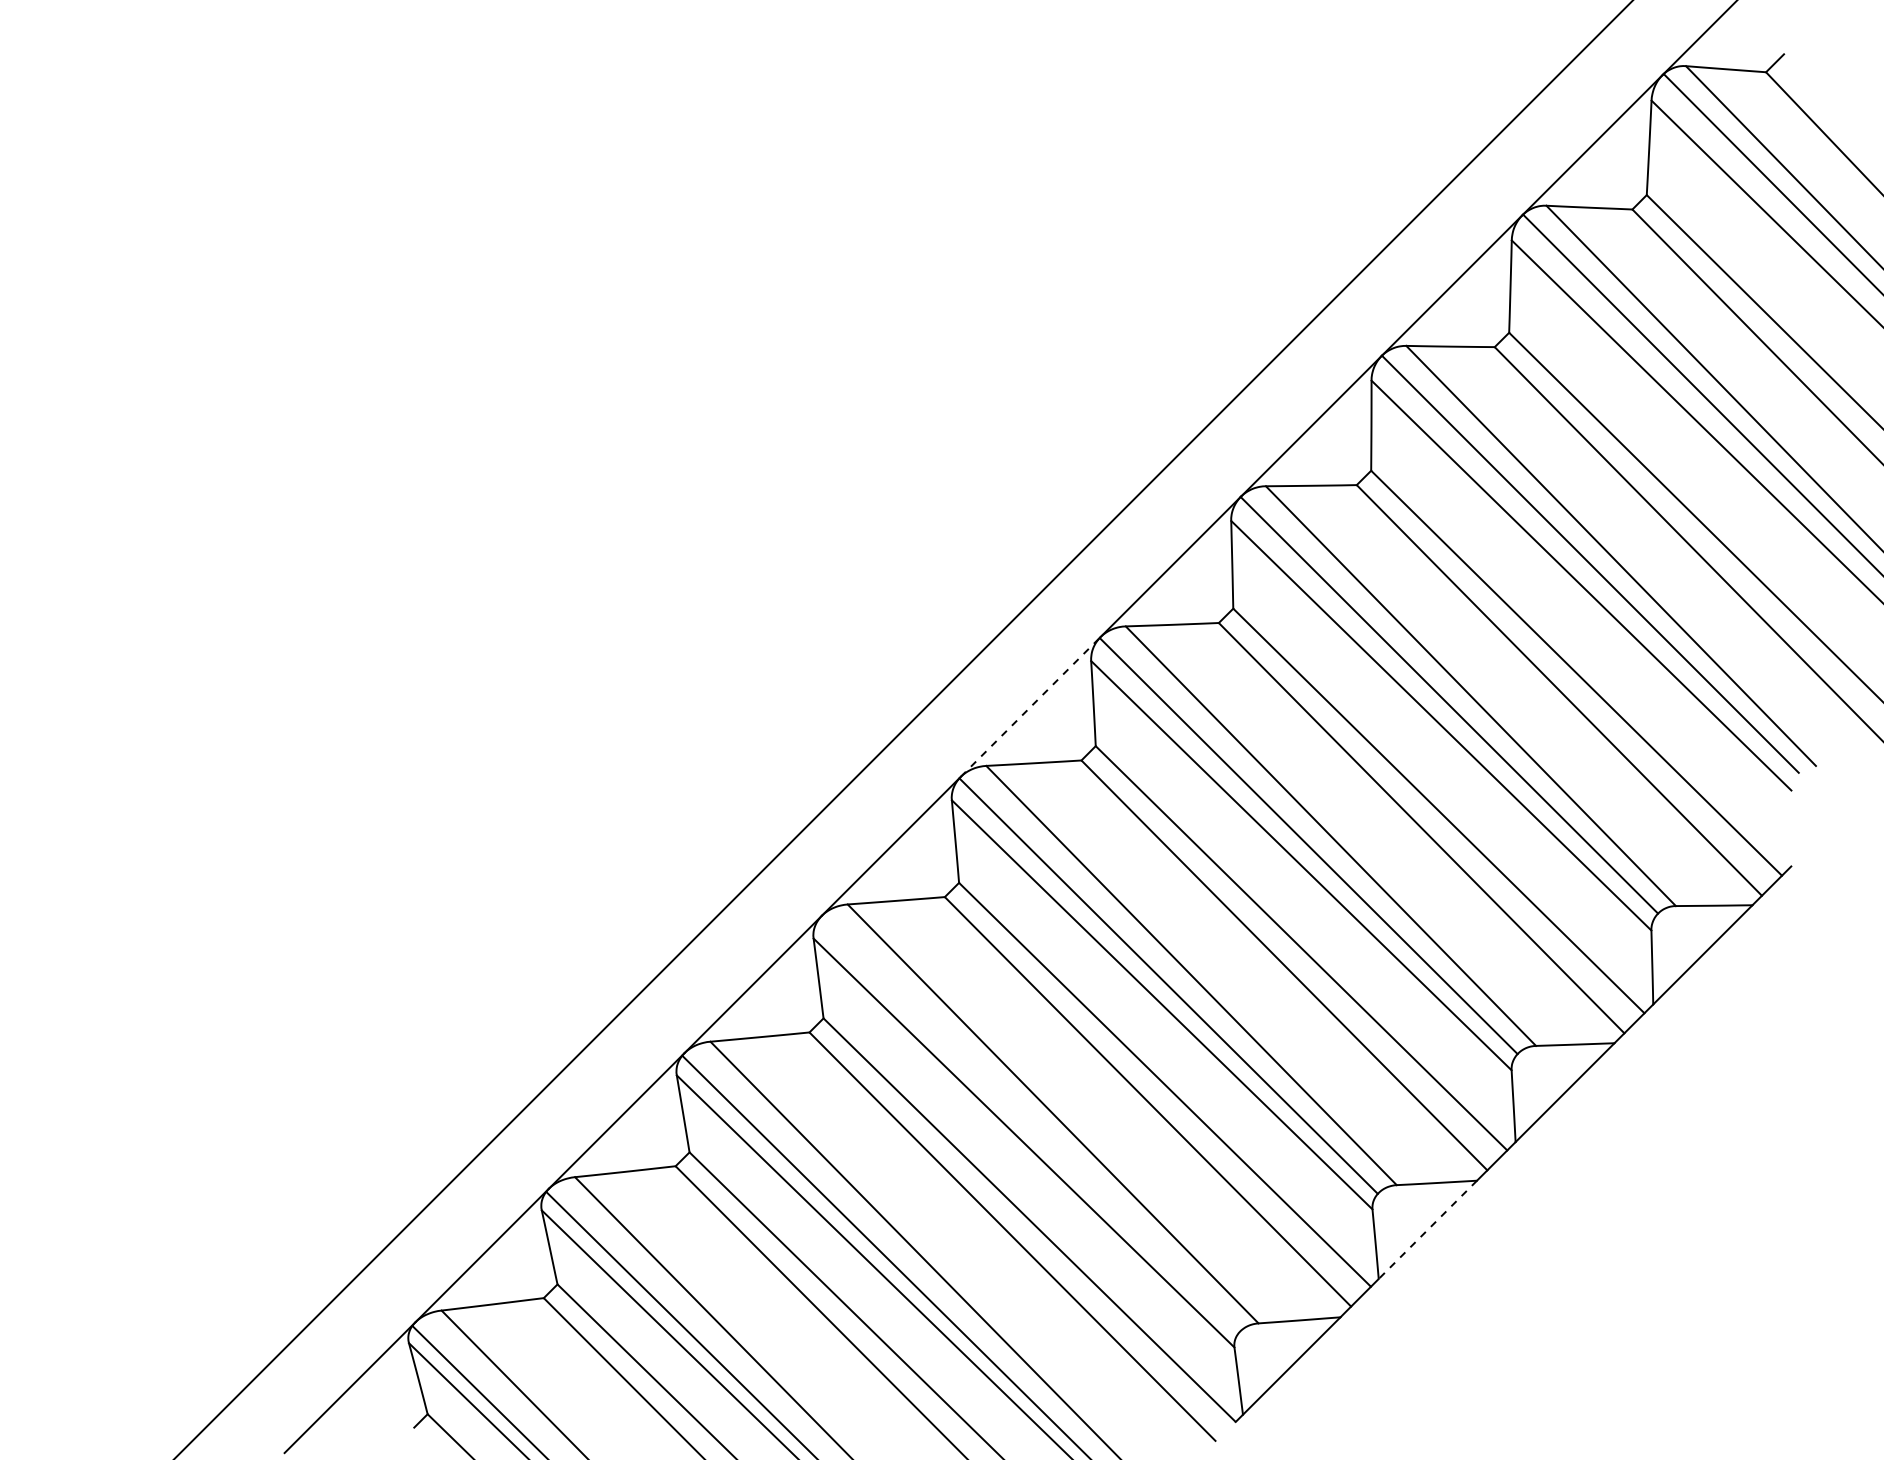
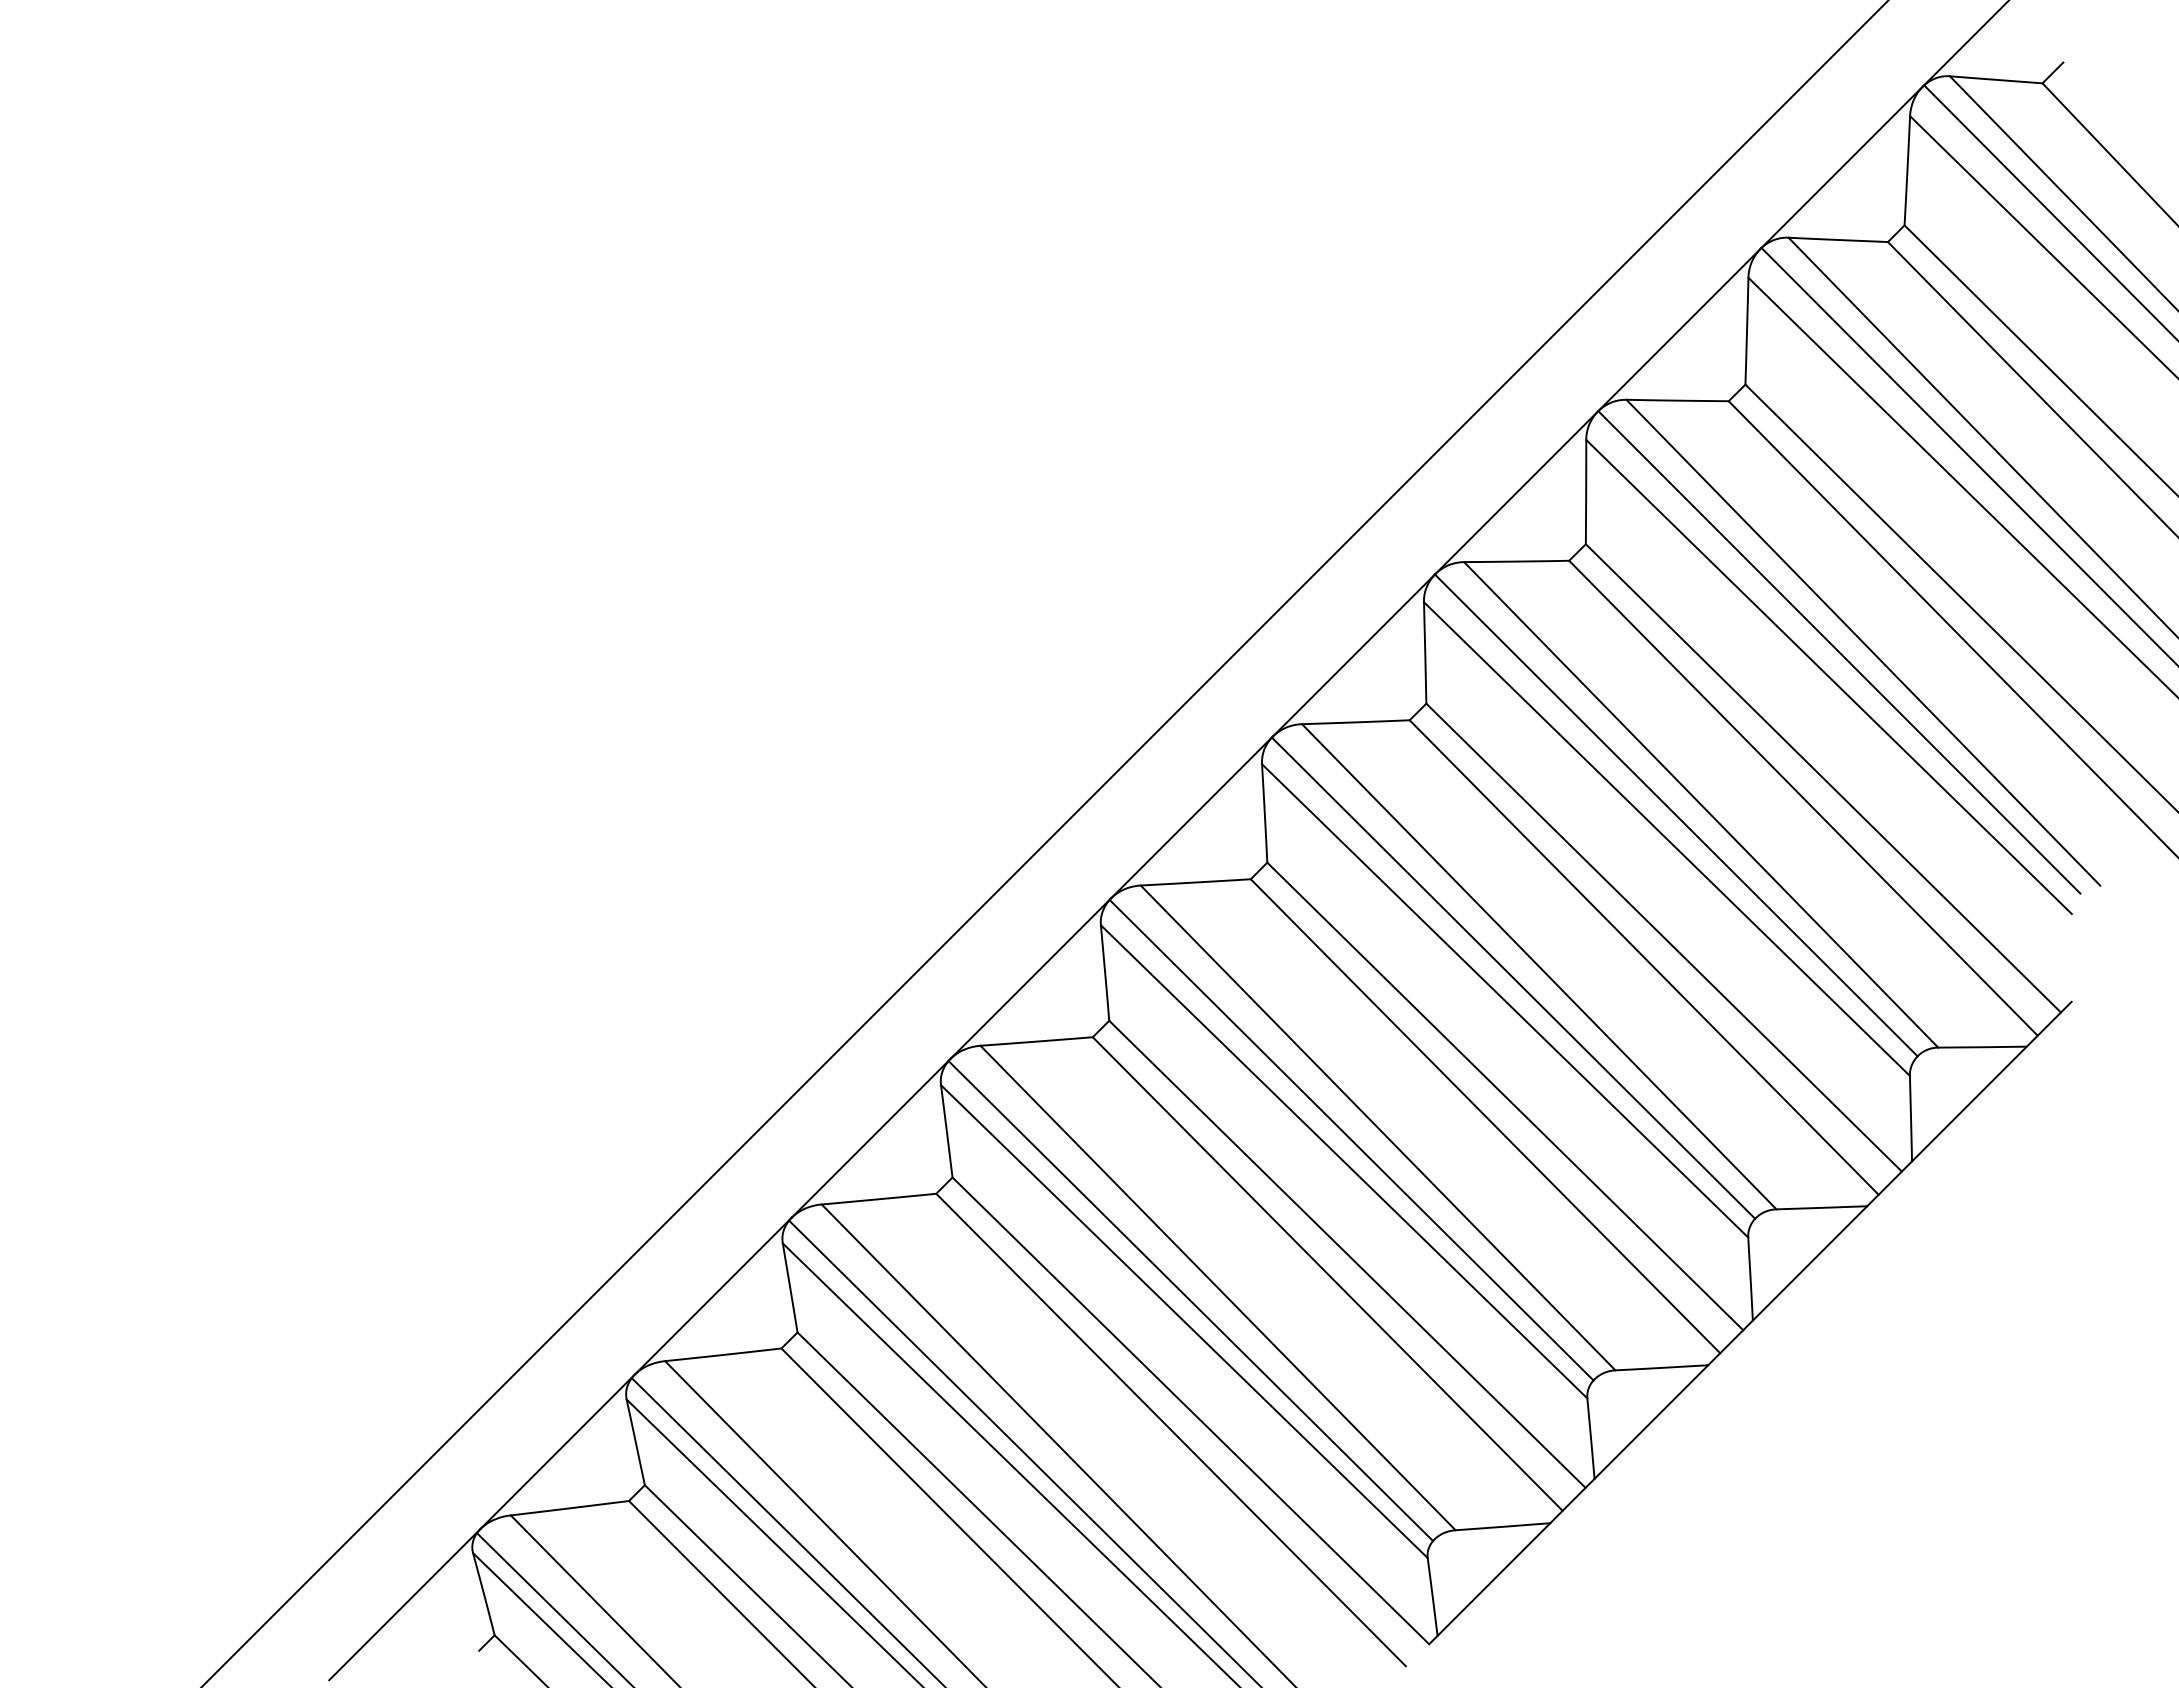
line: (1031, 707) -> (1192, 817), dashed -> solid
line: (1029, 1125) -> (1190, 1301), added
line: (1427, 1230) -> (1651, 1422), dashed -> solid

